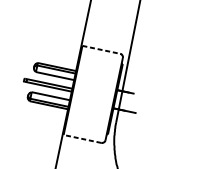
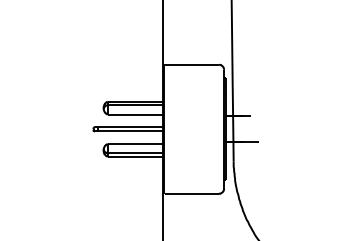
line: (101, 49) -> (192, 64), dashed -> solid
line: (82, 138) -> (191, 193), dashed -> solid

